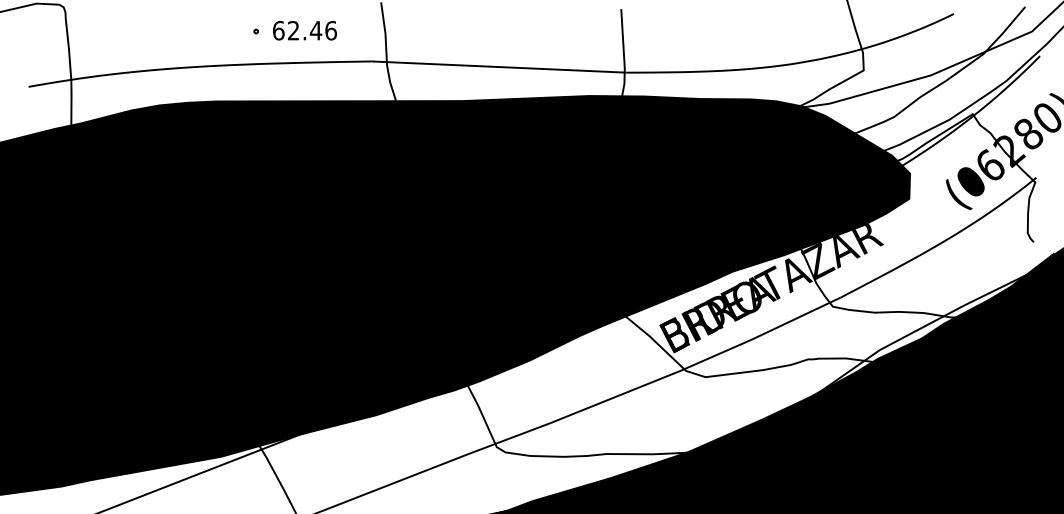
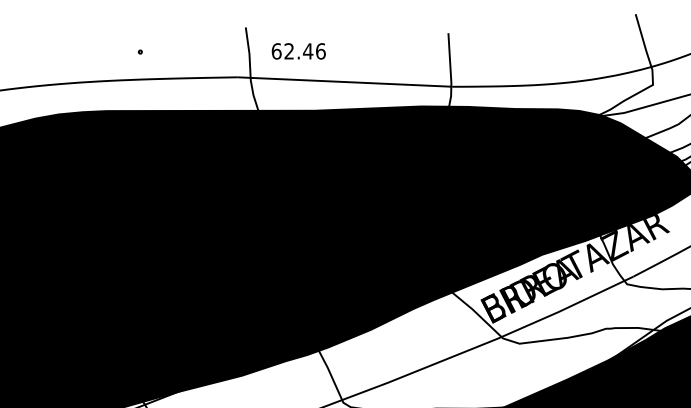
text: (304, 30) -> (298, 51), moved

